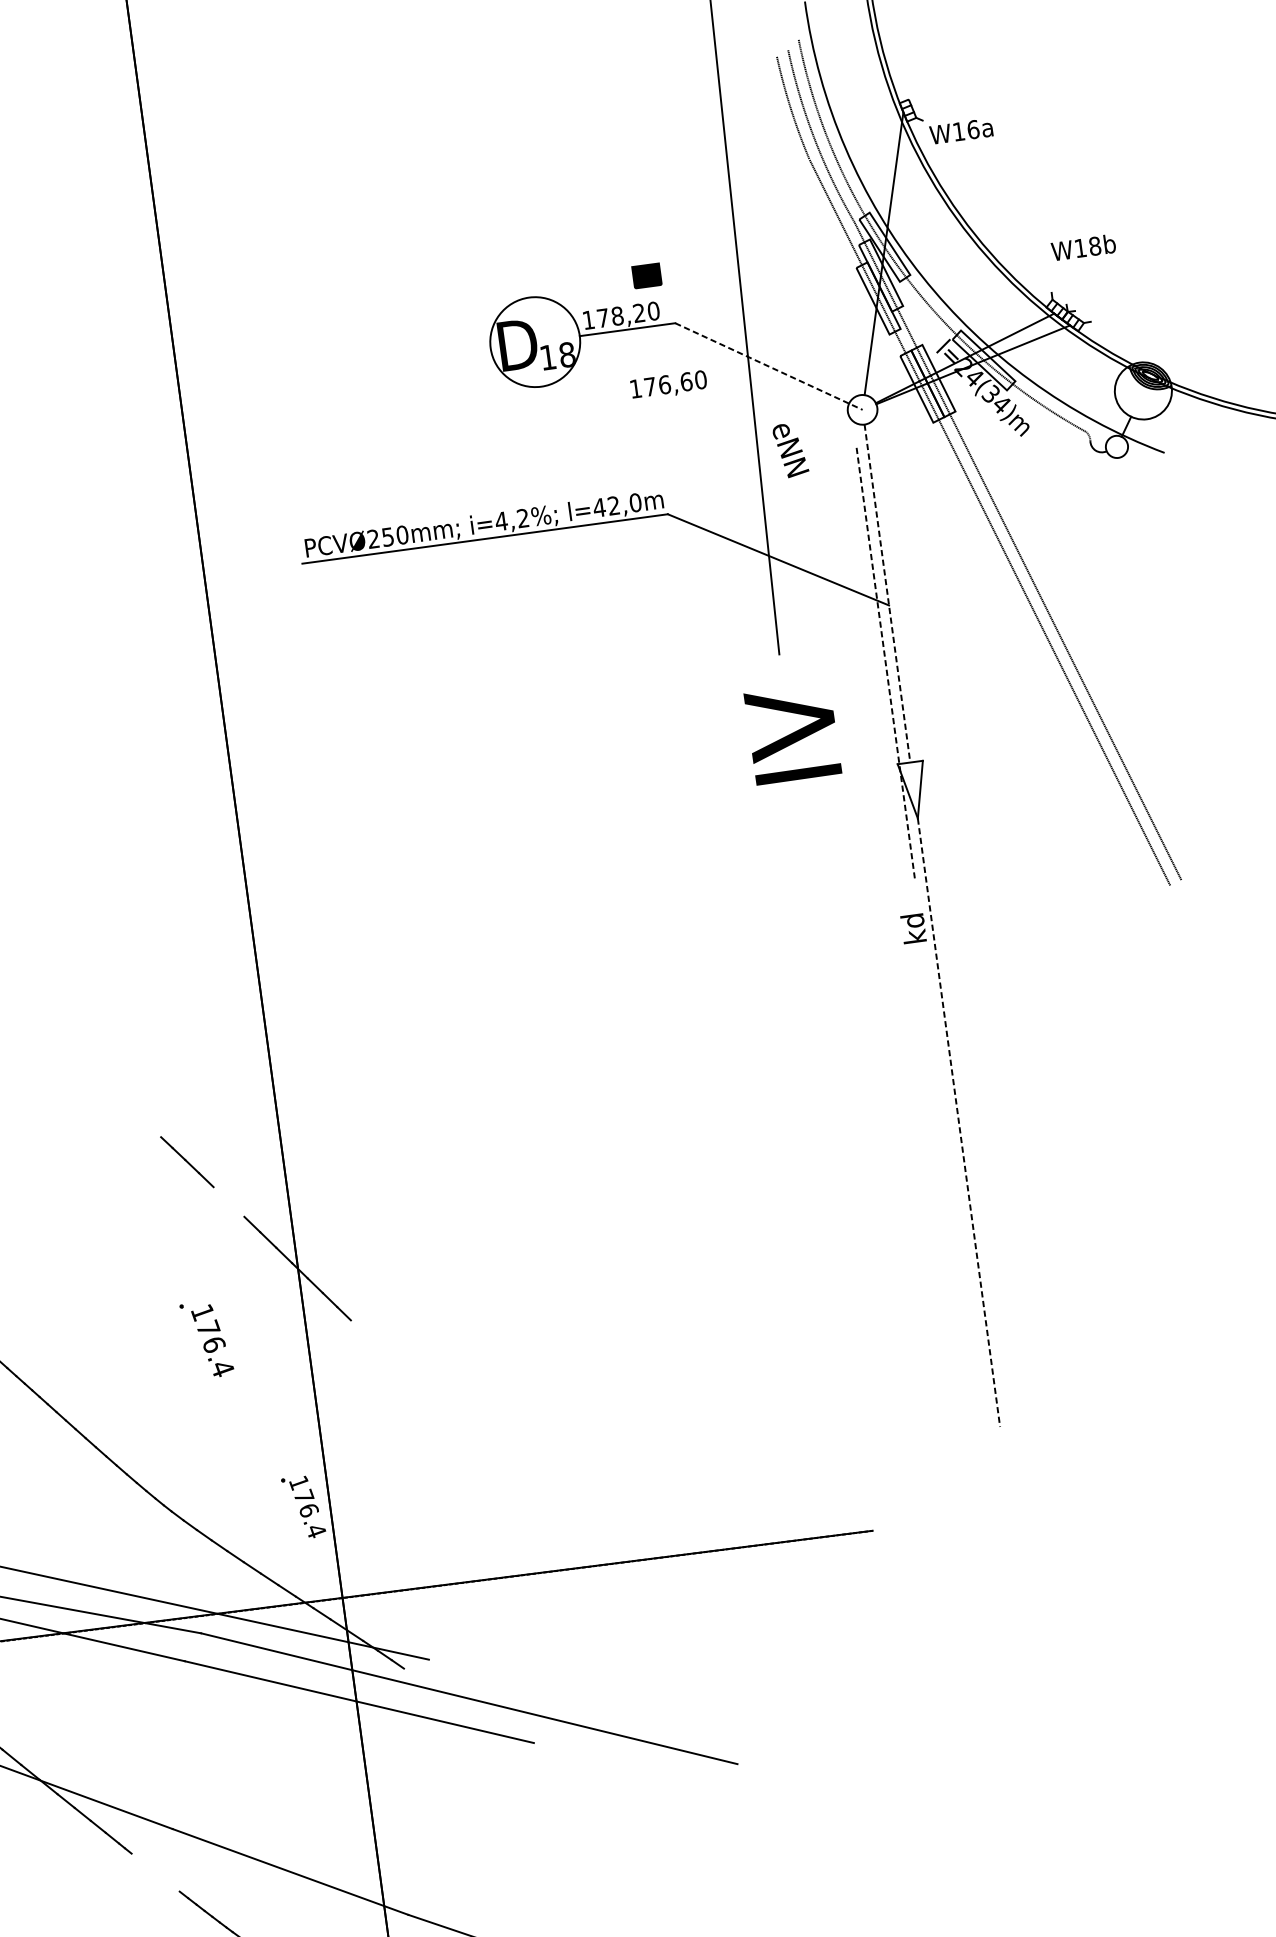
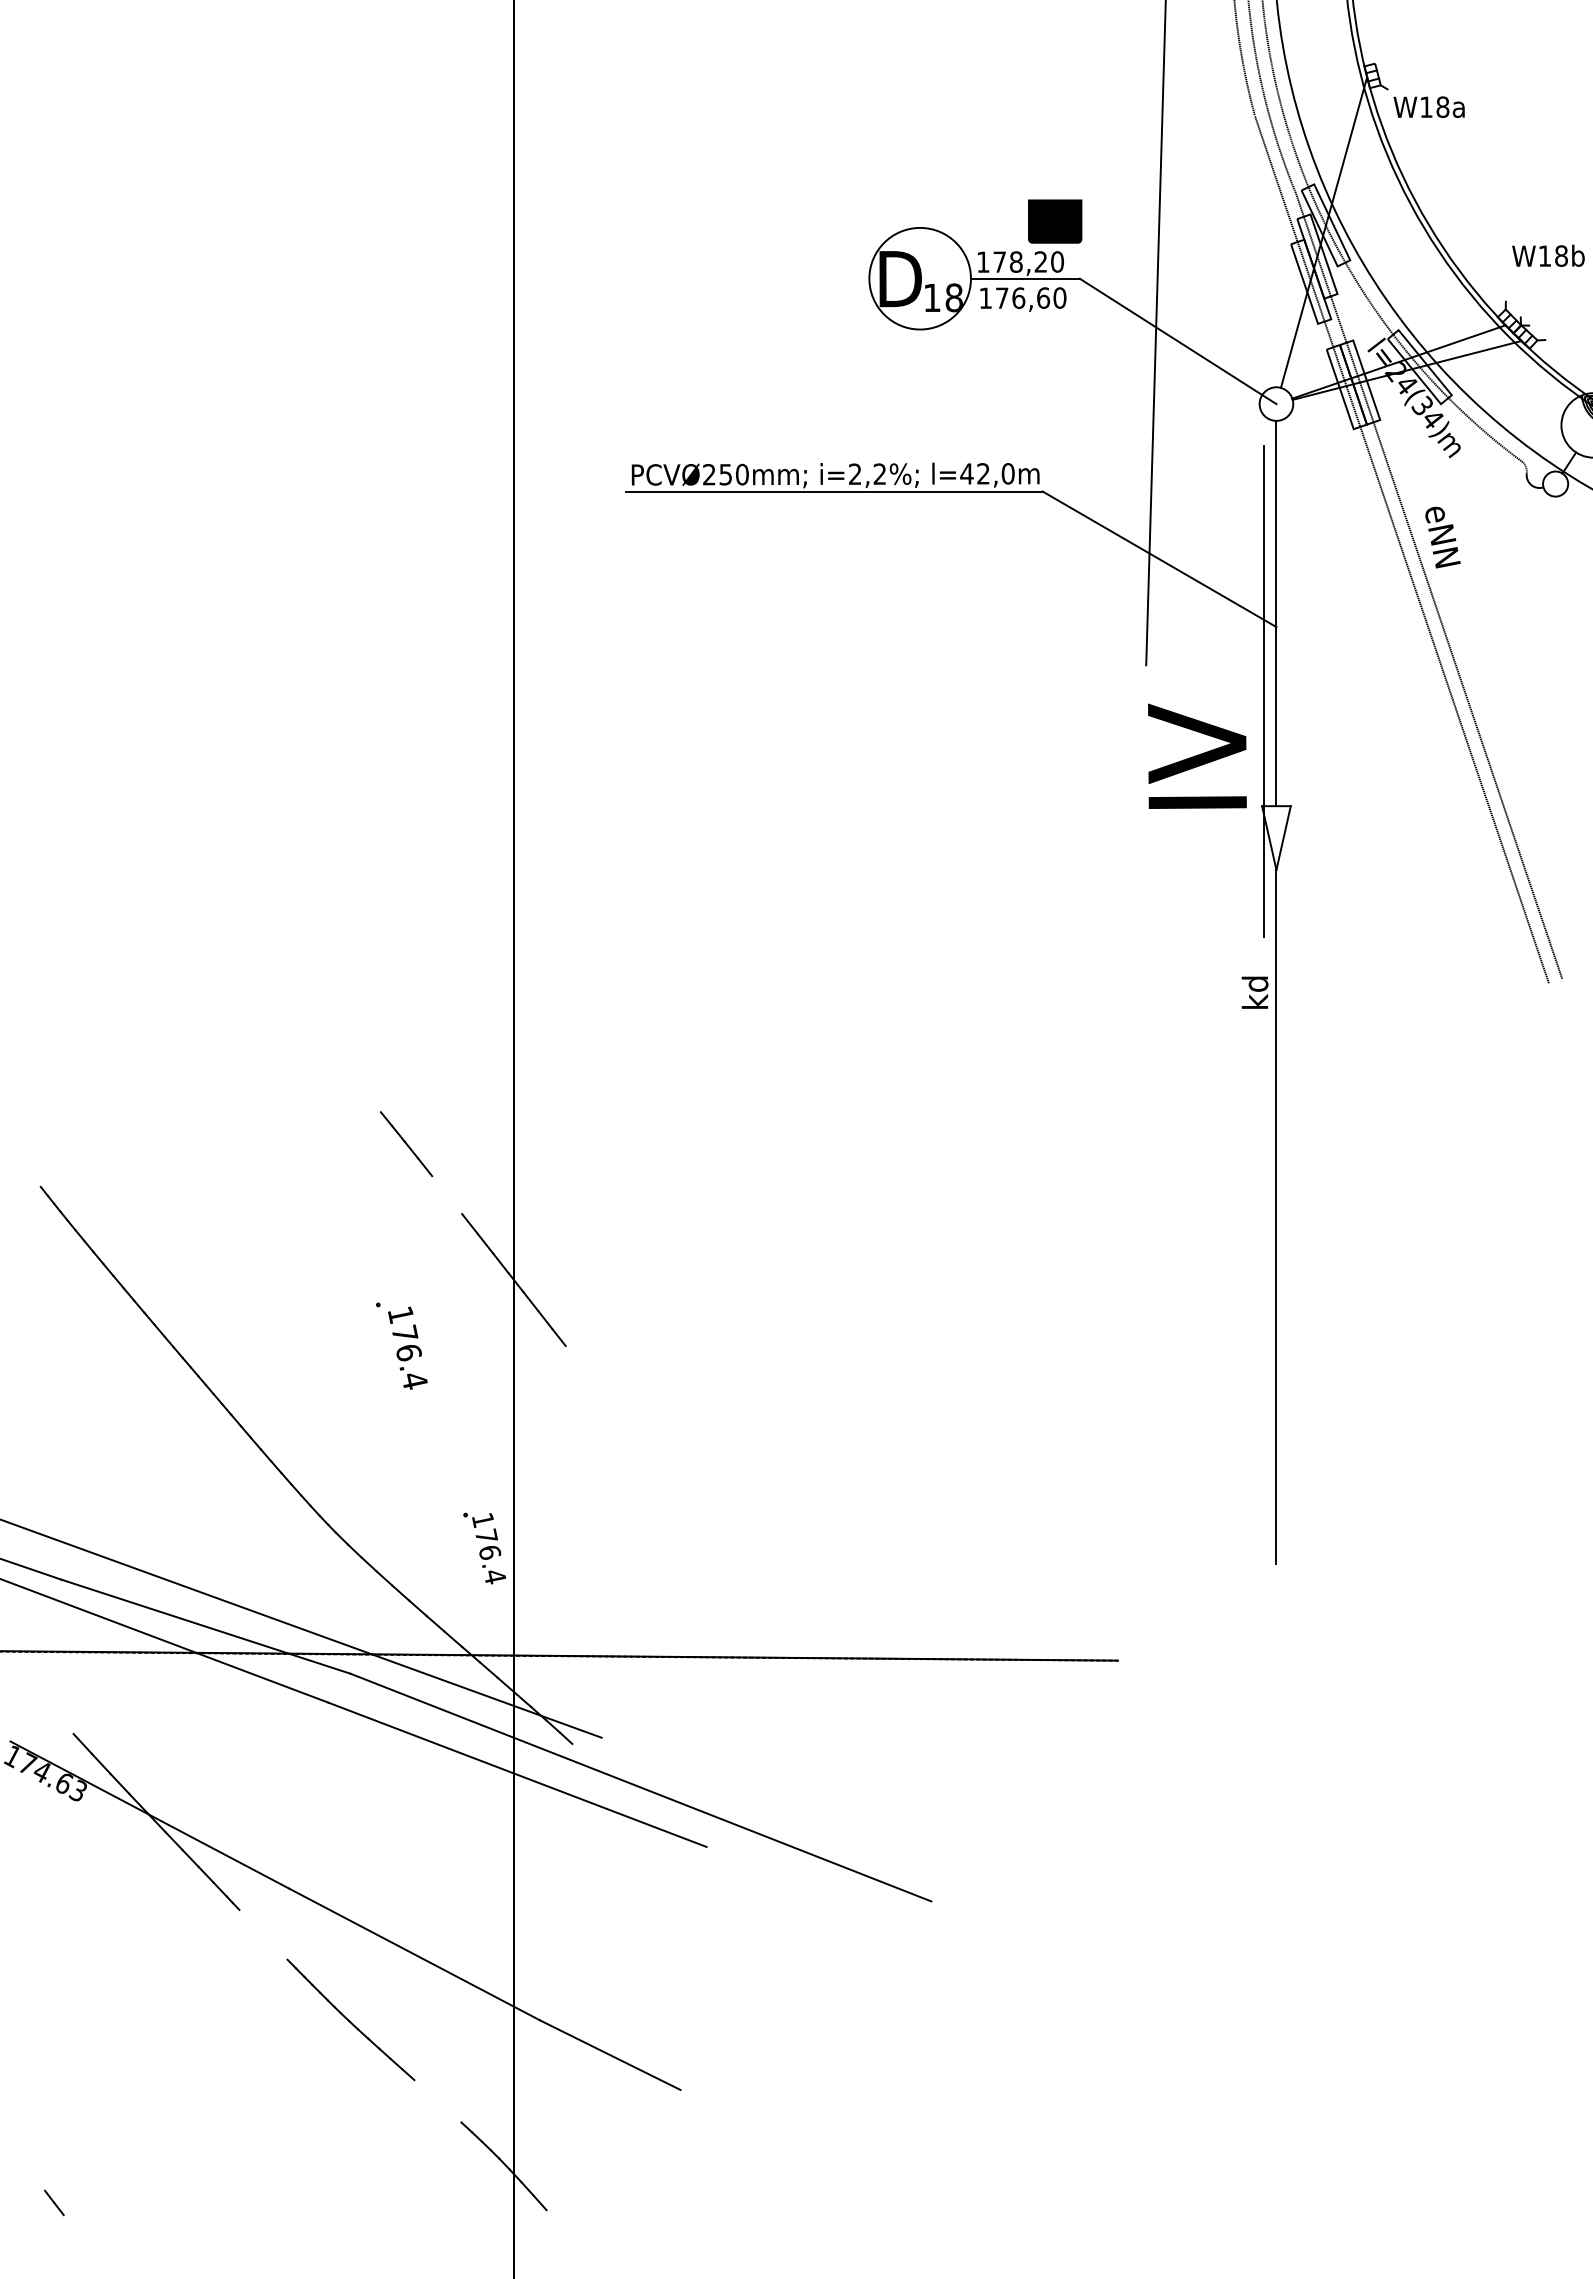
text: (972, 129) -> (1442, 106), W16a -> W18a
part: (647, 275) -> (1055, 221), size x1.67
line: (769, 366) -> (1178, 341), dashed -> solid
text: (669, 385) -> (1023, 299), moved
text: (790, 450) -> (1442, 537), moved
text: (501, 520) -> (855, 473), i=4,2%; -> i=2,2%;
line: (887, 593) -> (1276, 613), dashed -> solid
line: (886, 663) -> (1264, 691), dashed -> solid
text: (792, 733) -> (1197, 755), moved
line: (959, 1122) -> (1276, 1216), dashed -> solid

